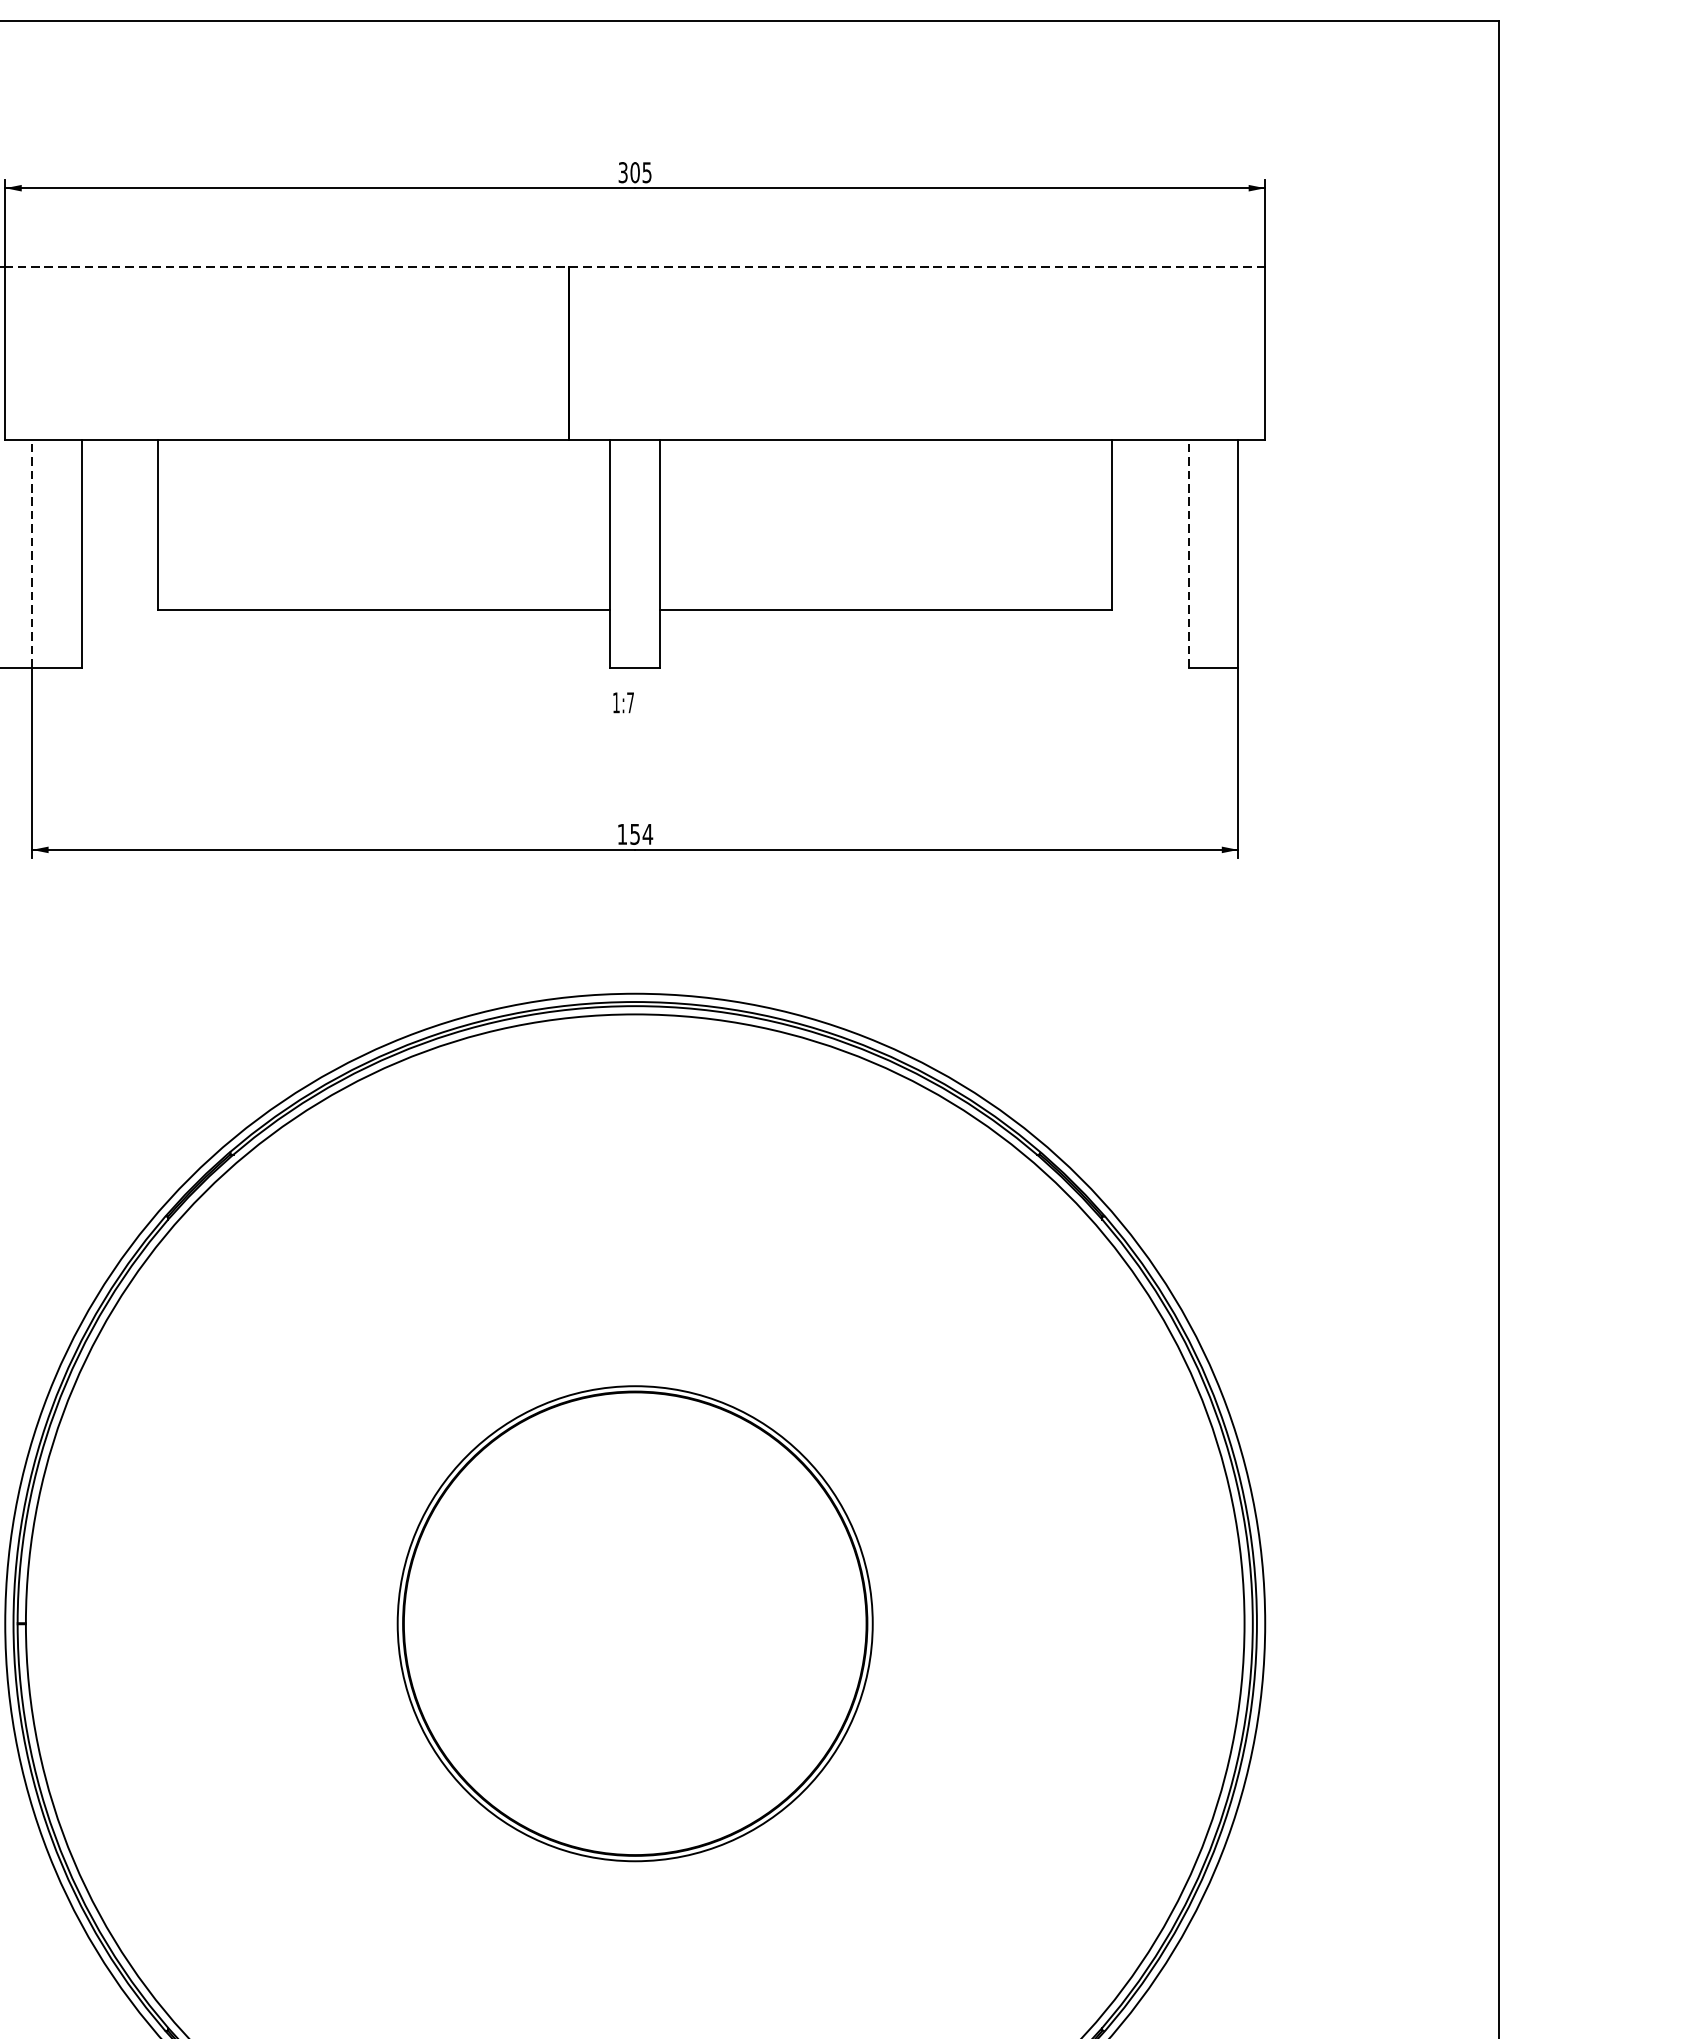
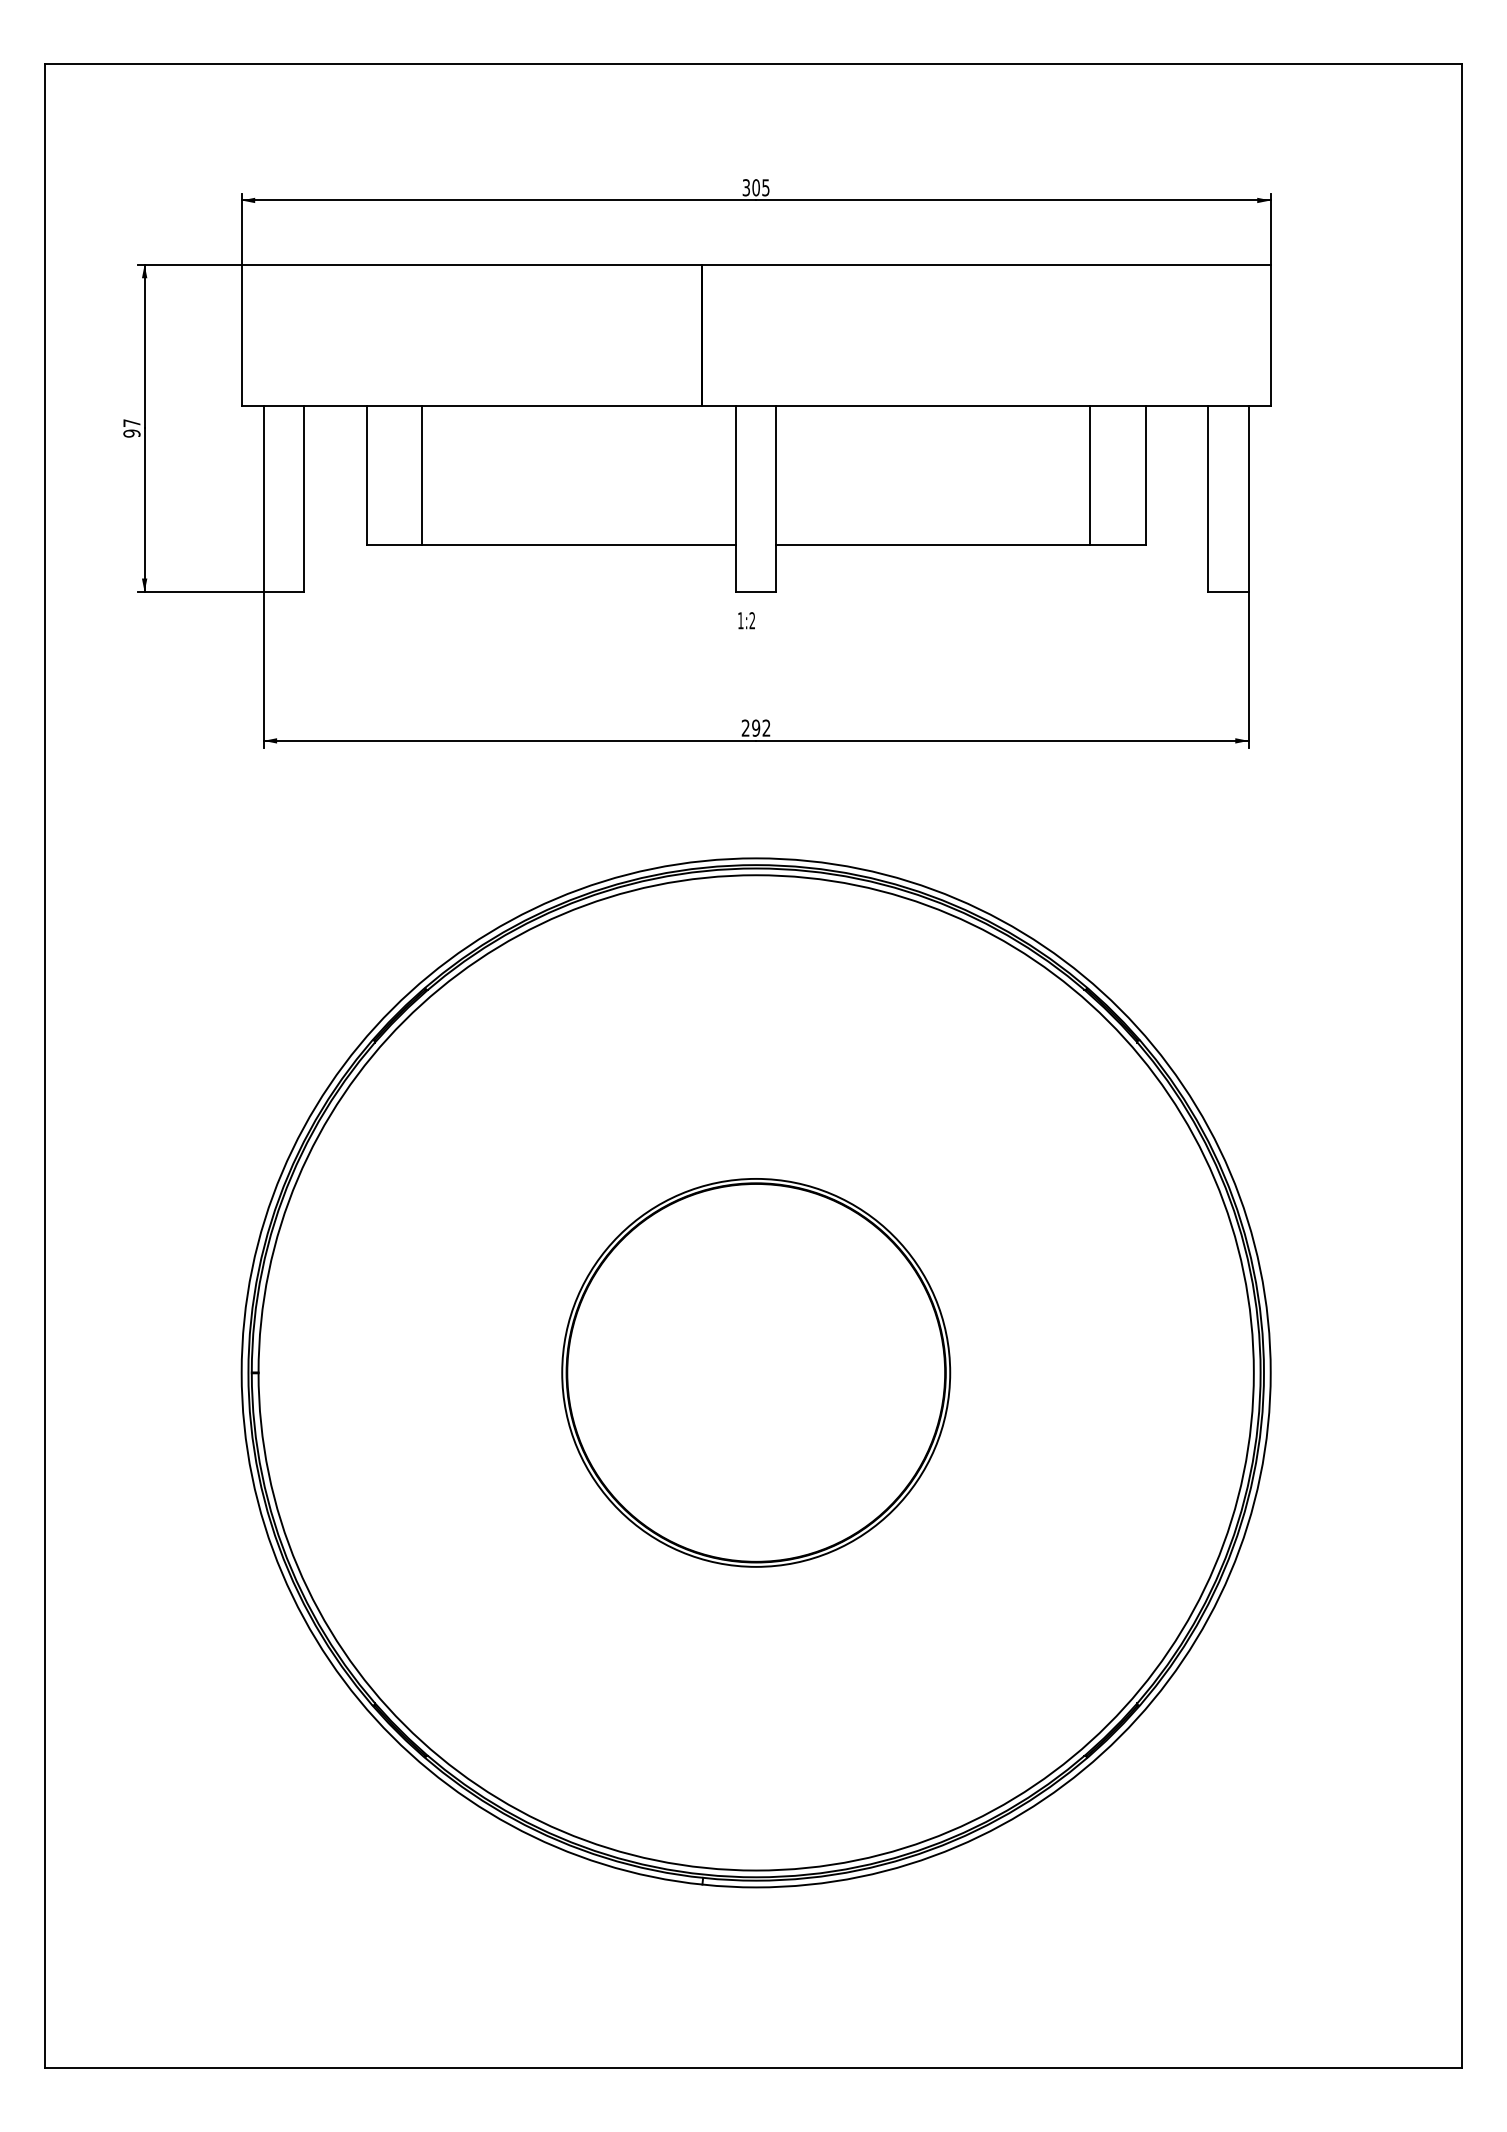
line: (635, 266) -> (756, 264), dashed -> solid
line: (226, 524) -> (422, 475), added
line: (1044, 524) -> (1090, 475), added
line: (31, 554) -> (263, 499), dashed -> solid
line: (1189, 554) -> (1208, 499), dashed -> solid
text: (630, 702) -> (752, 620), 1:7 -> 1:2
text: (634, 833) -> (755, 727), 154 -> 292

